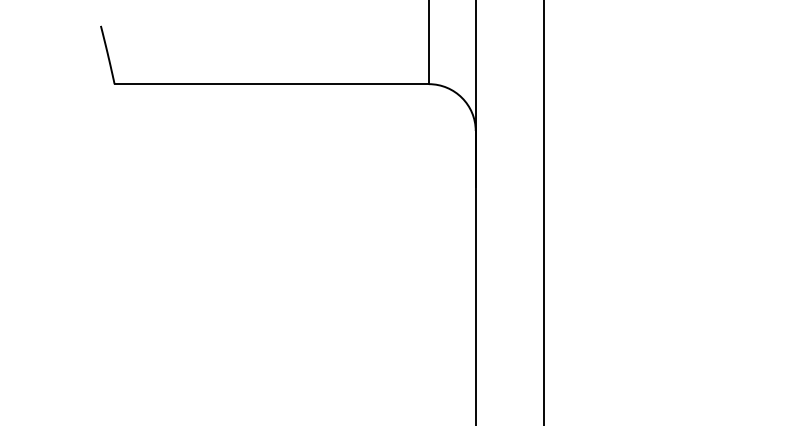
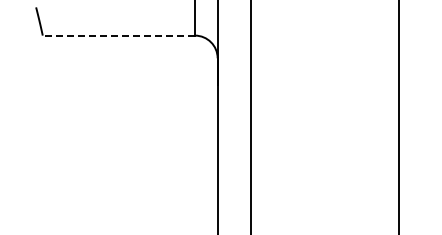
line: (270, 83) -> (118, 35), solid -> dashed

